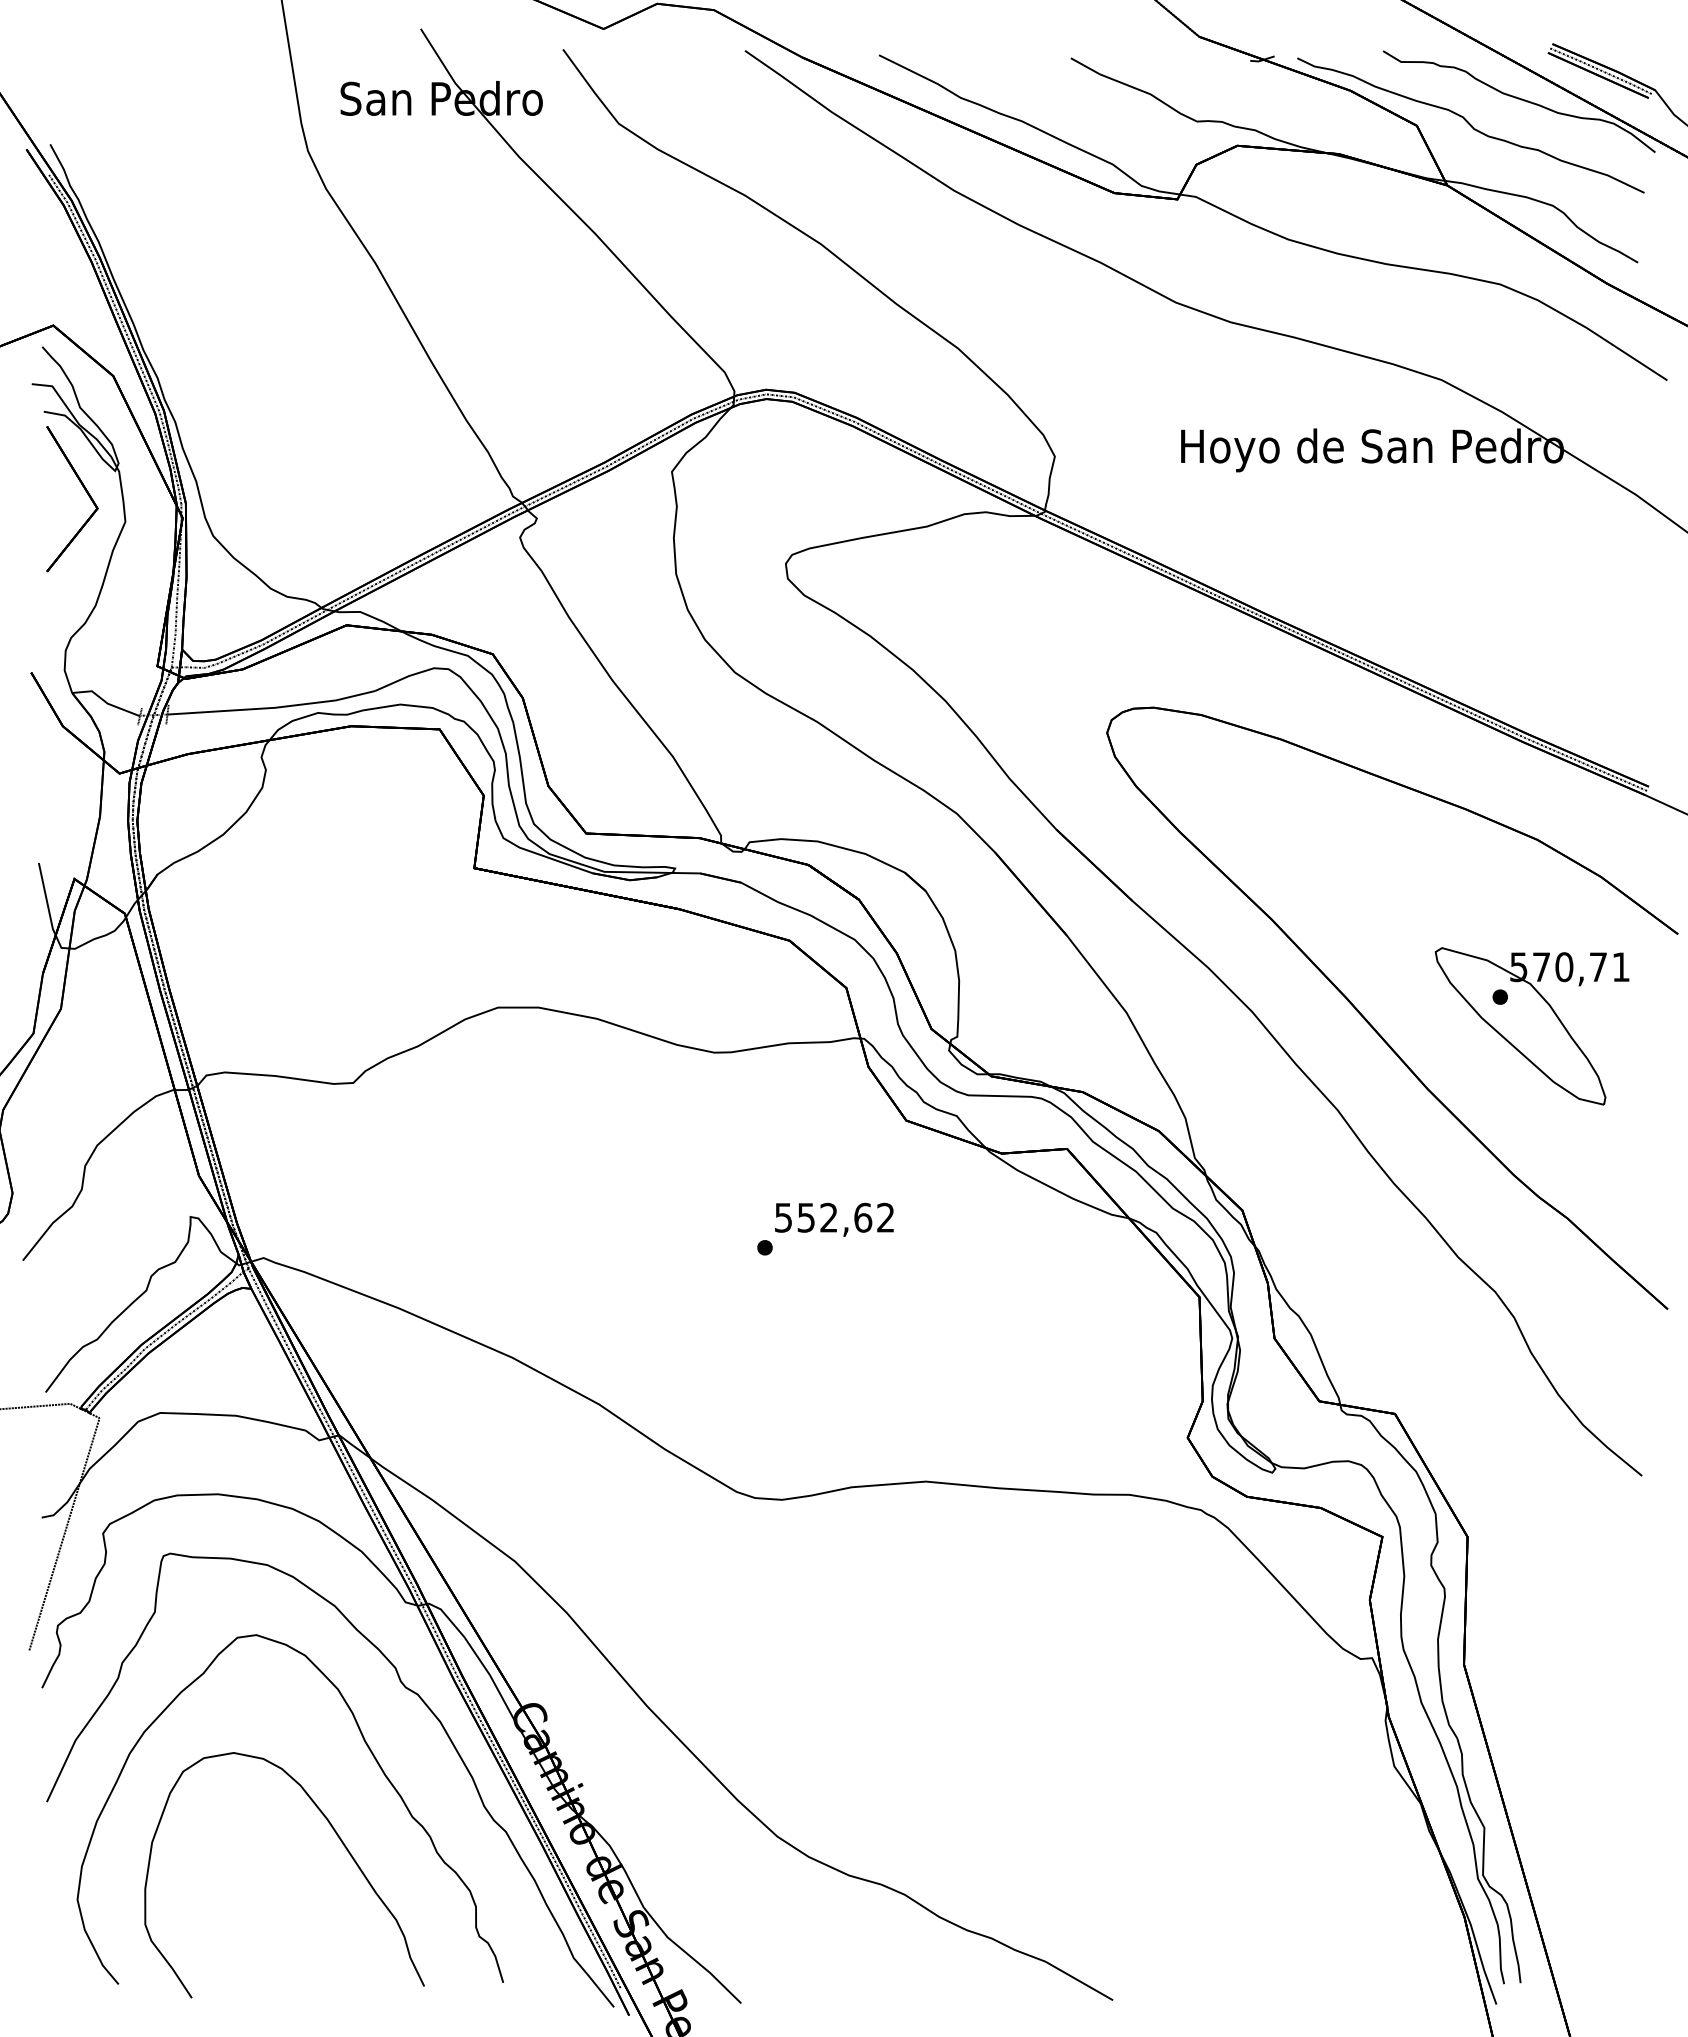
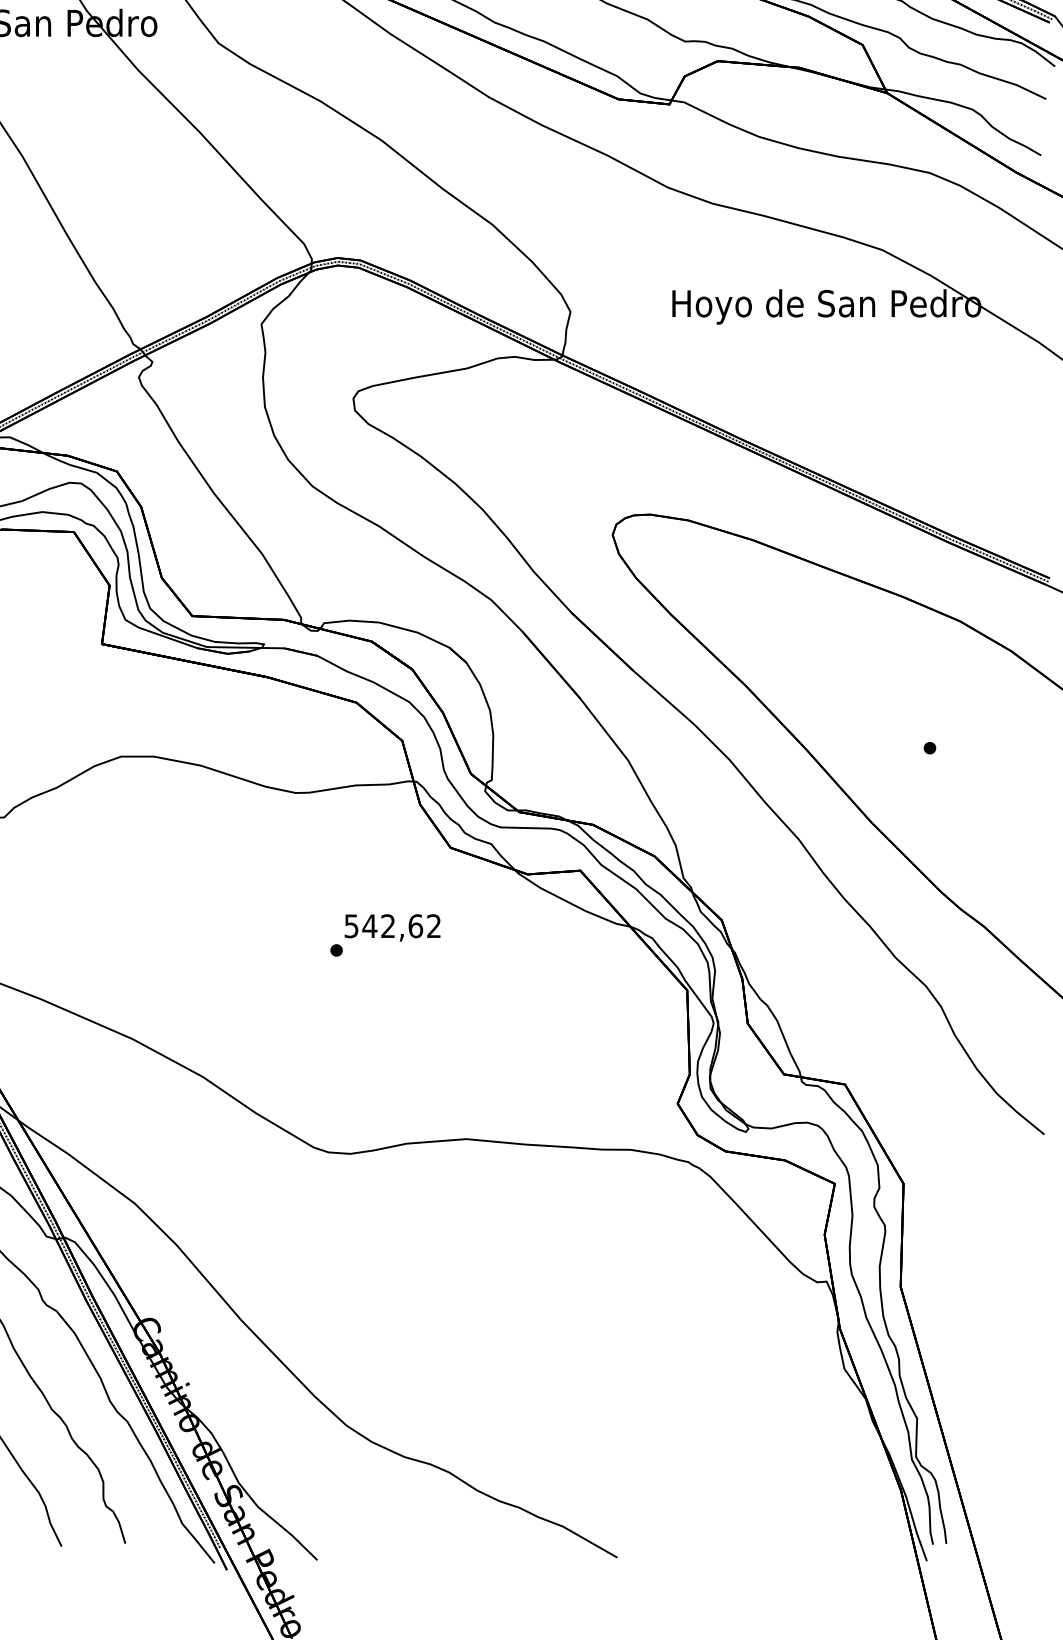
part: (1531, 1026) -> (955, 771), removed
text: (805, 1217) -> (369, 926), 552,62 -> 542,62

